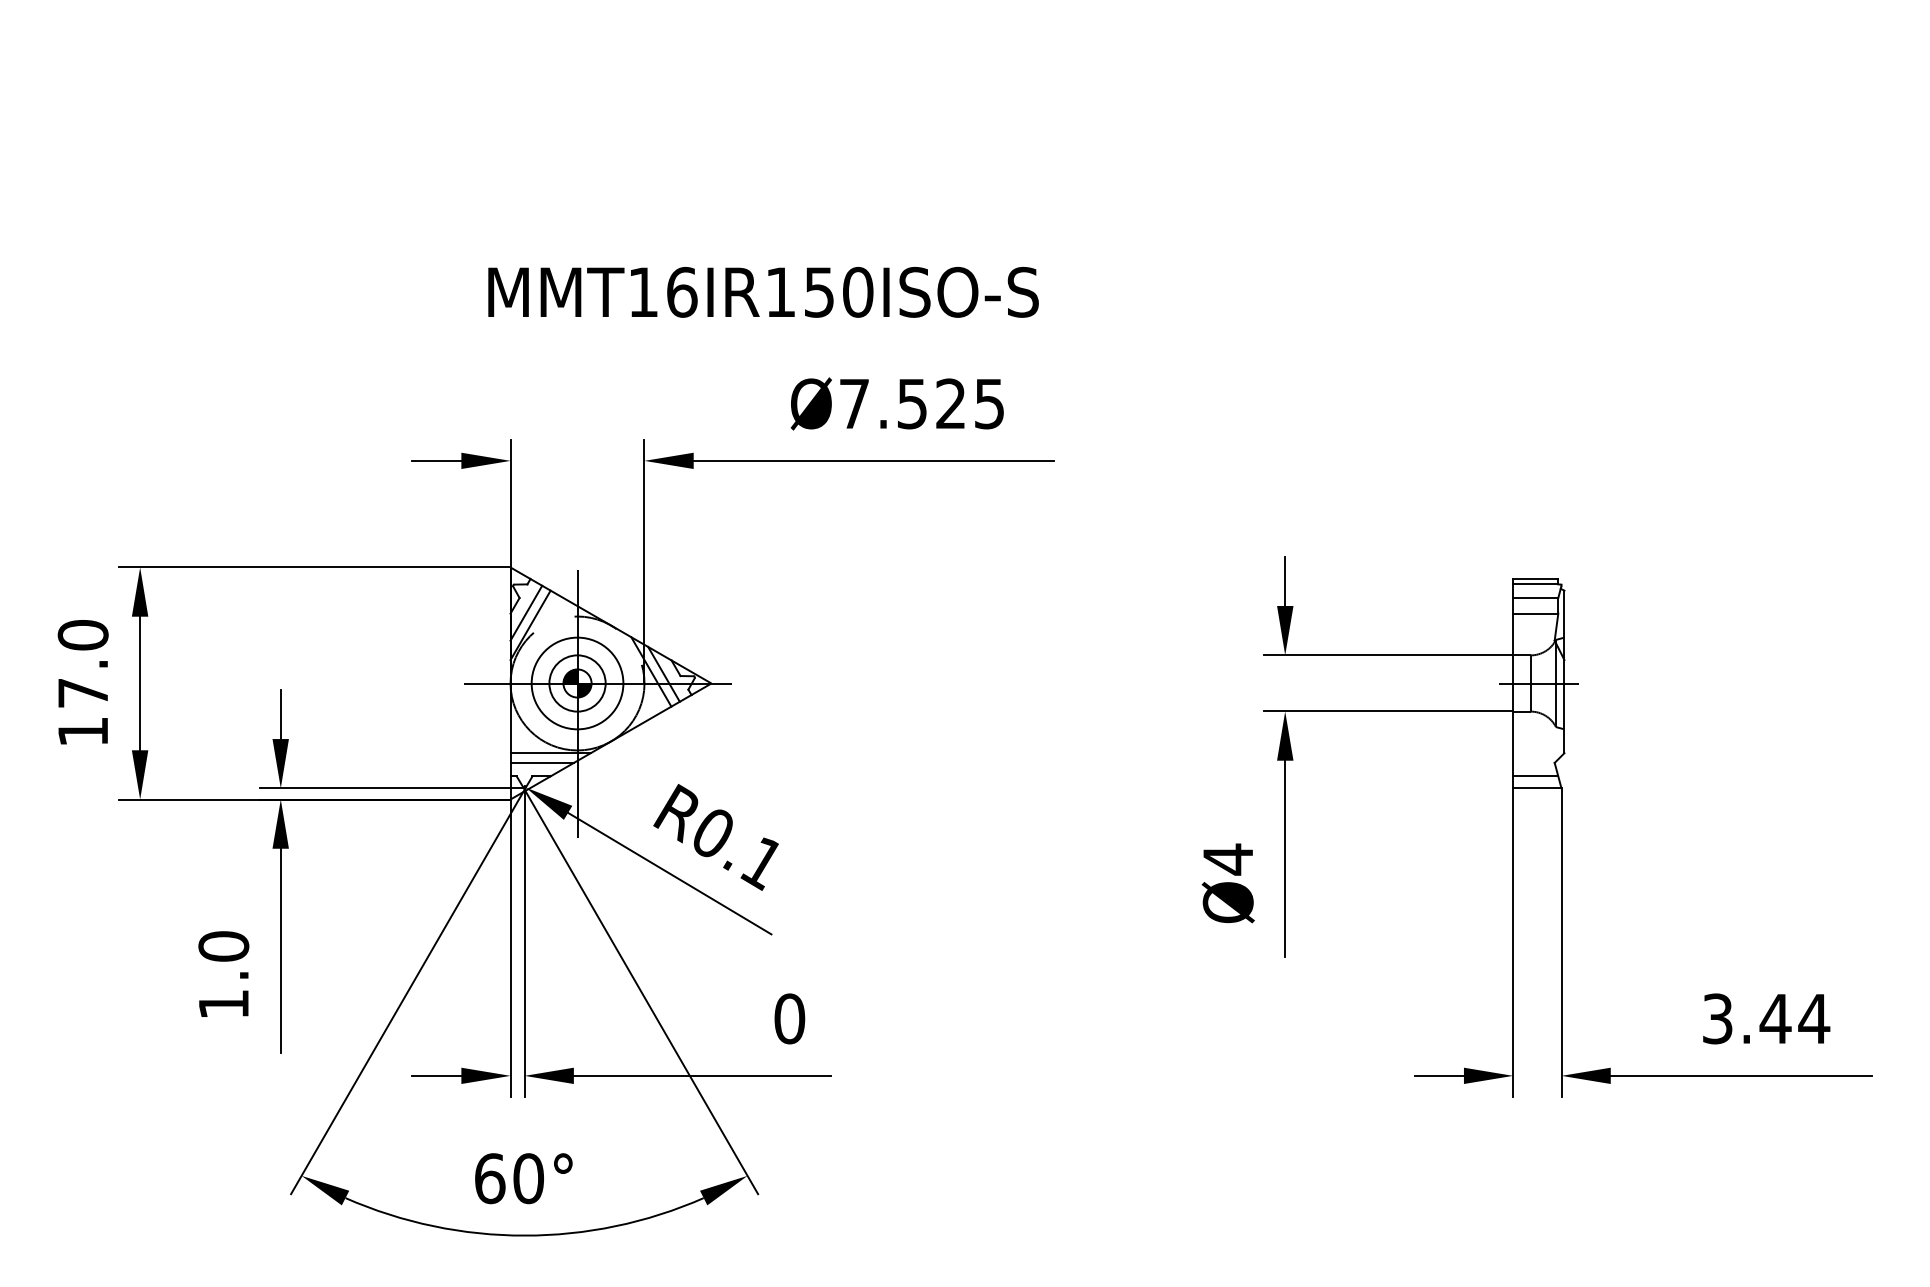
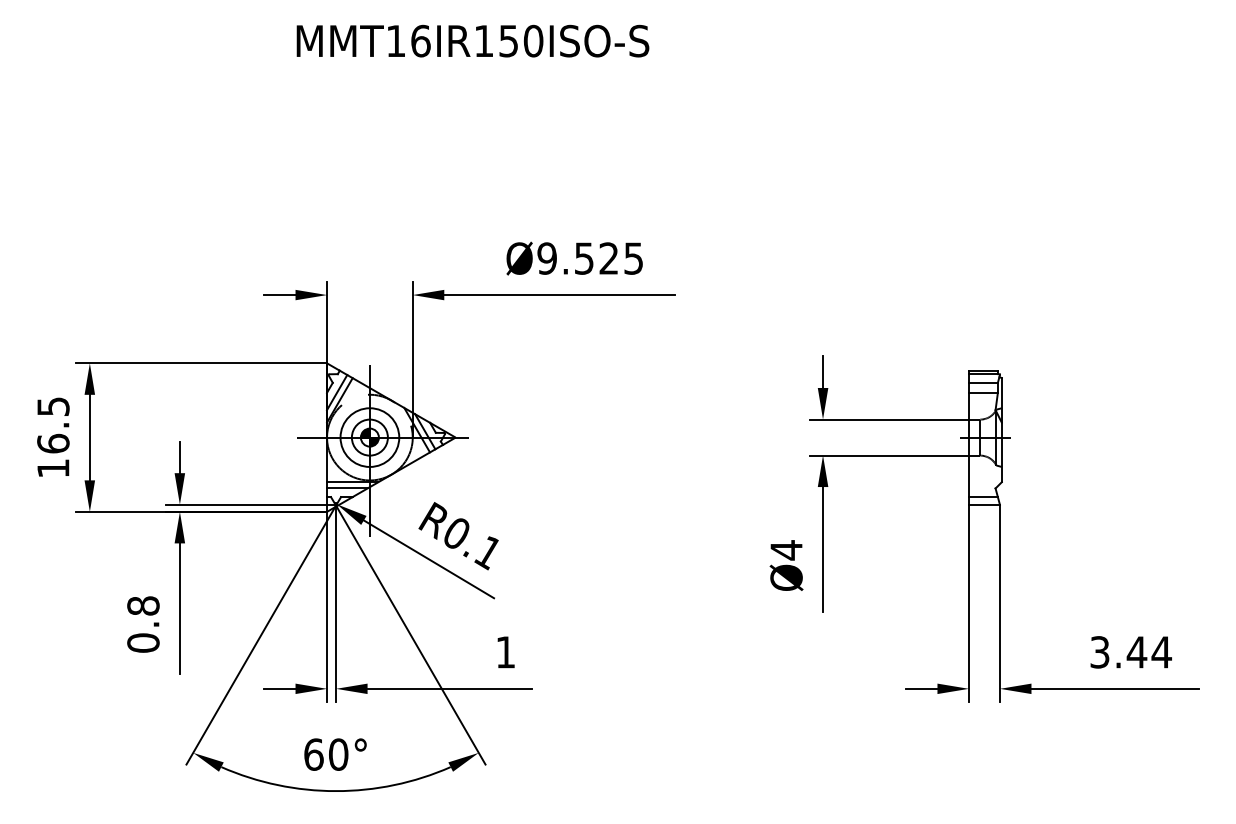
text: (762, 291) -> (472, 40), moved
text: (853, 403) -> (546, 258), Ø7.525 -> Ø9.525
text: (83, 664) -> (53, 425), 17.0 -> 16.5
text: (223, 975) -> (143, 624), 1.0 -> 0.8
text: (789, 1019) -> (505, 652), 0 -> 1

